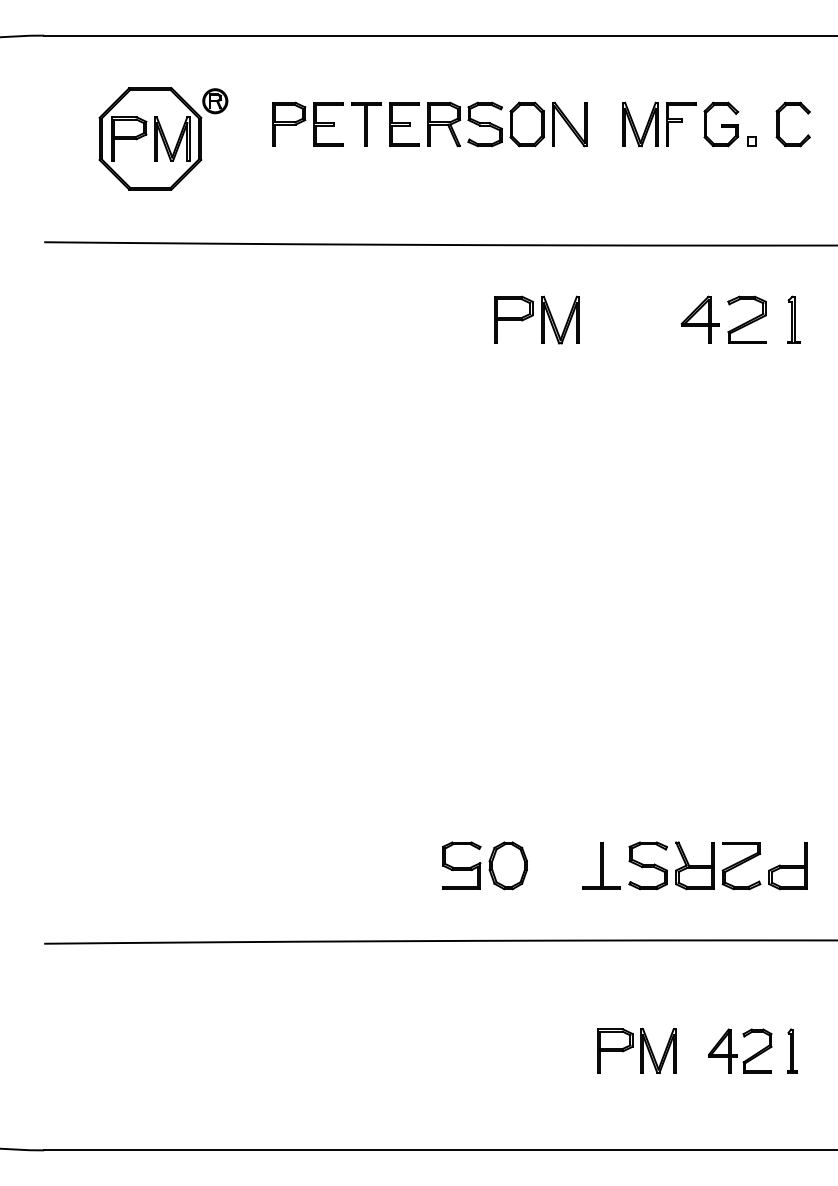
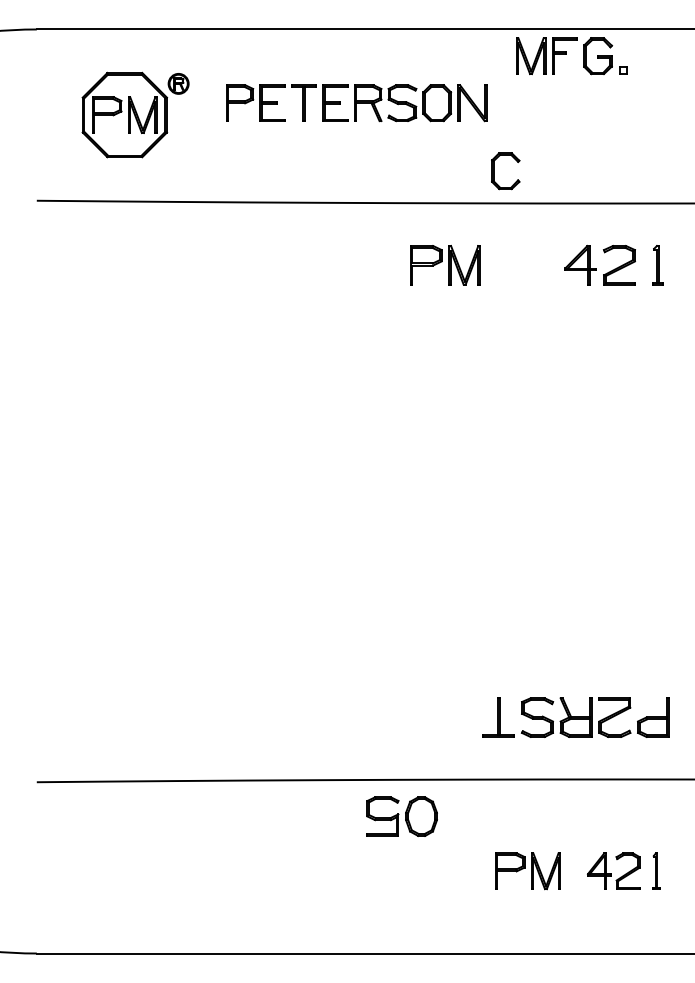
part: (689, 124) -> (571, 56), moved
part: (779, 124) -> (494, 171), moved
part: (484, 865) -> (401, 816), moved

